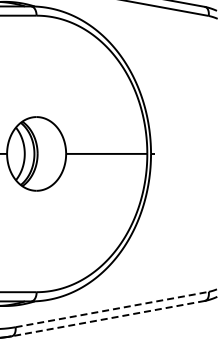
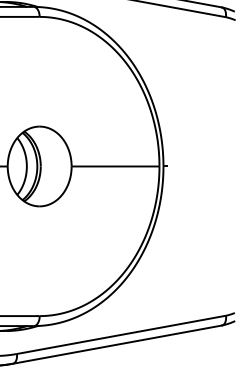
line: (112, 309) -> (121, 334), dashed -> solid
line: (107, 318) -> (116, 344), dashed -> solid

